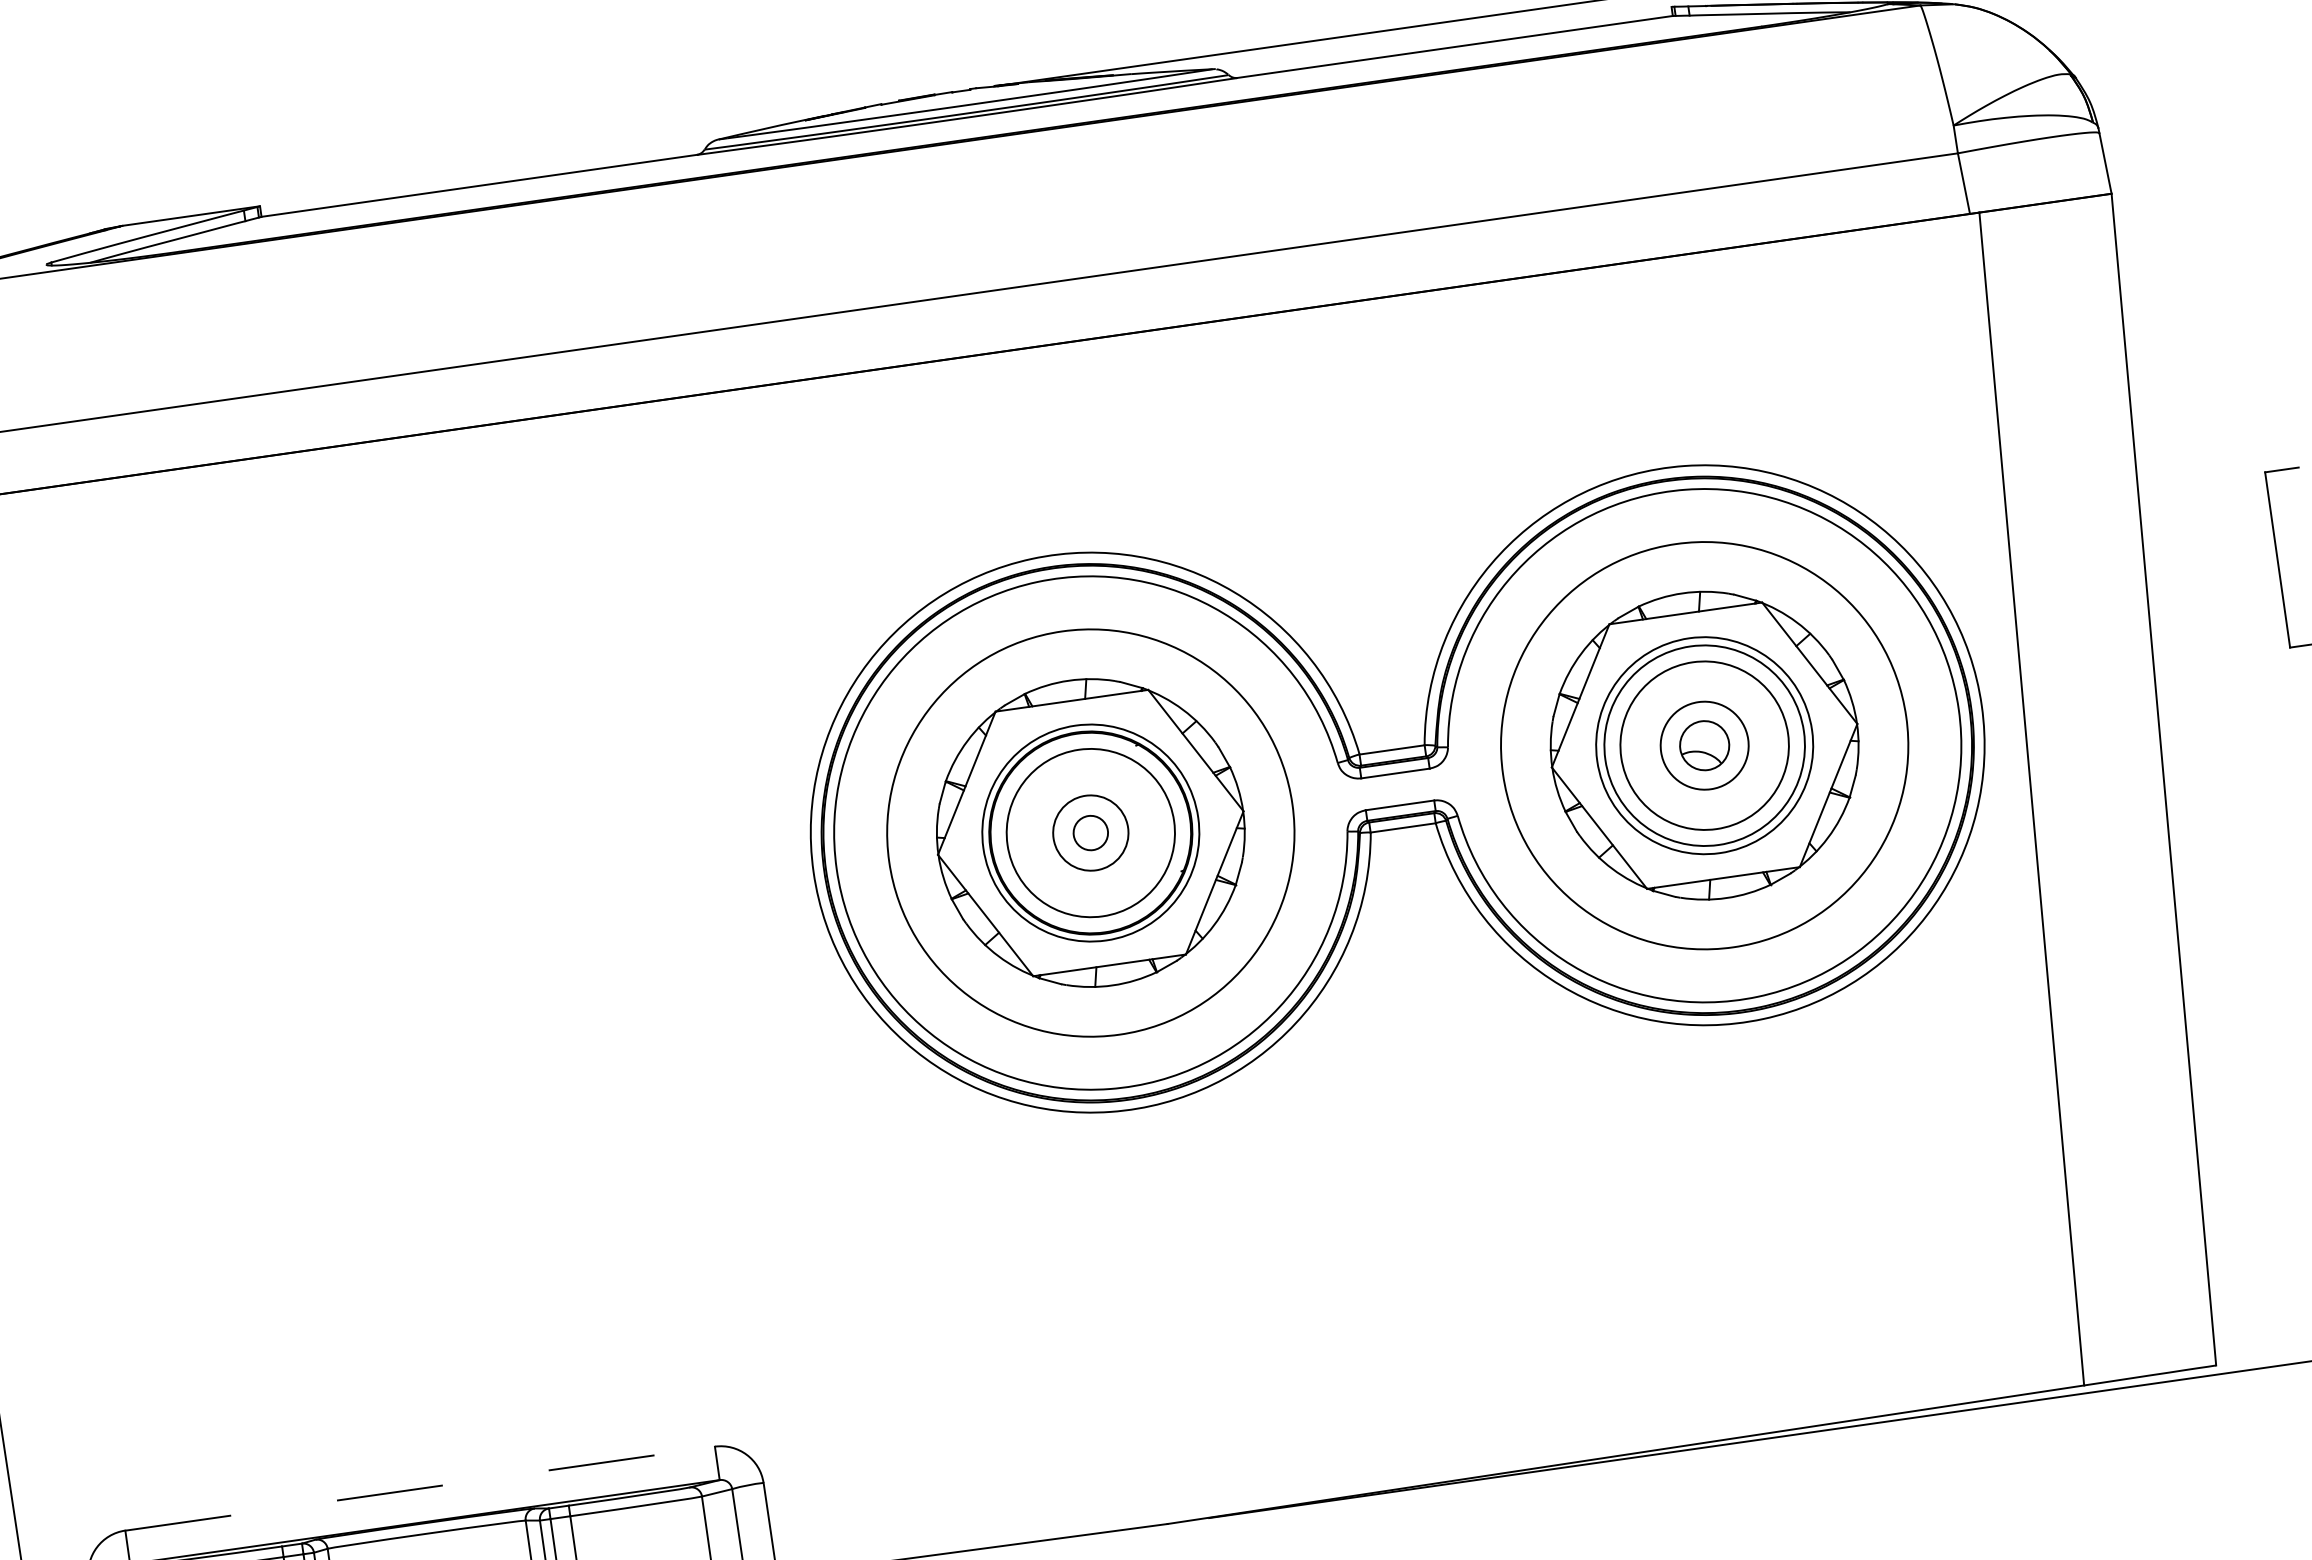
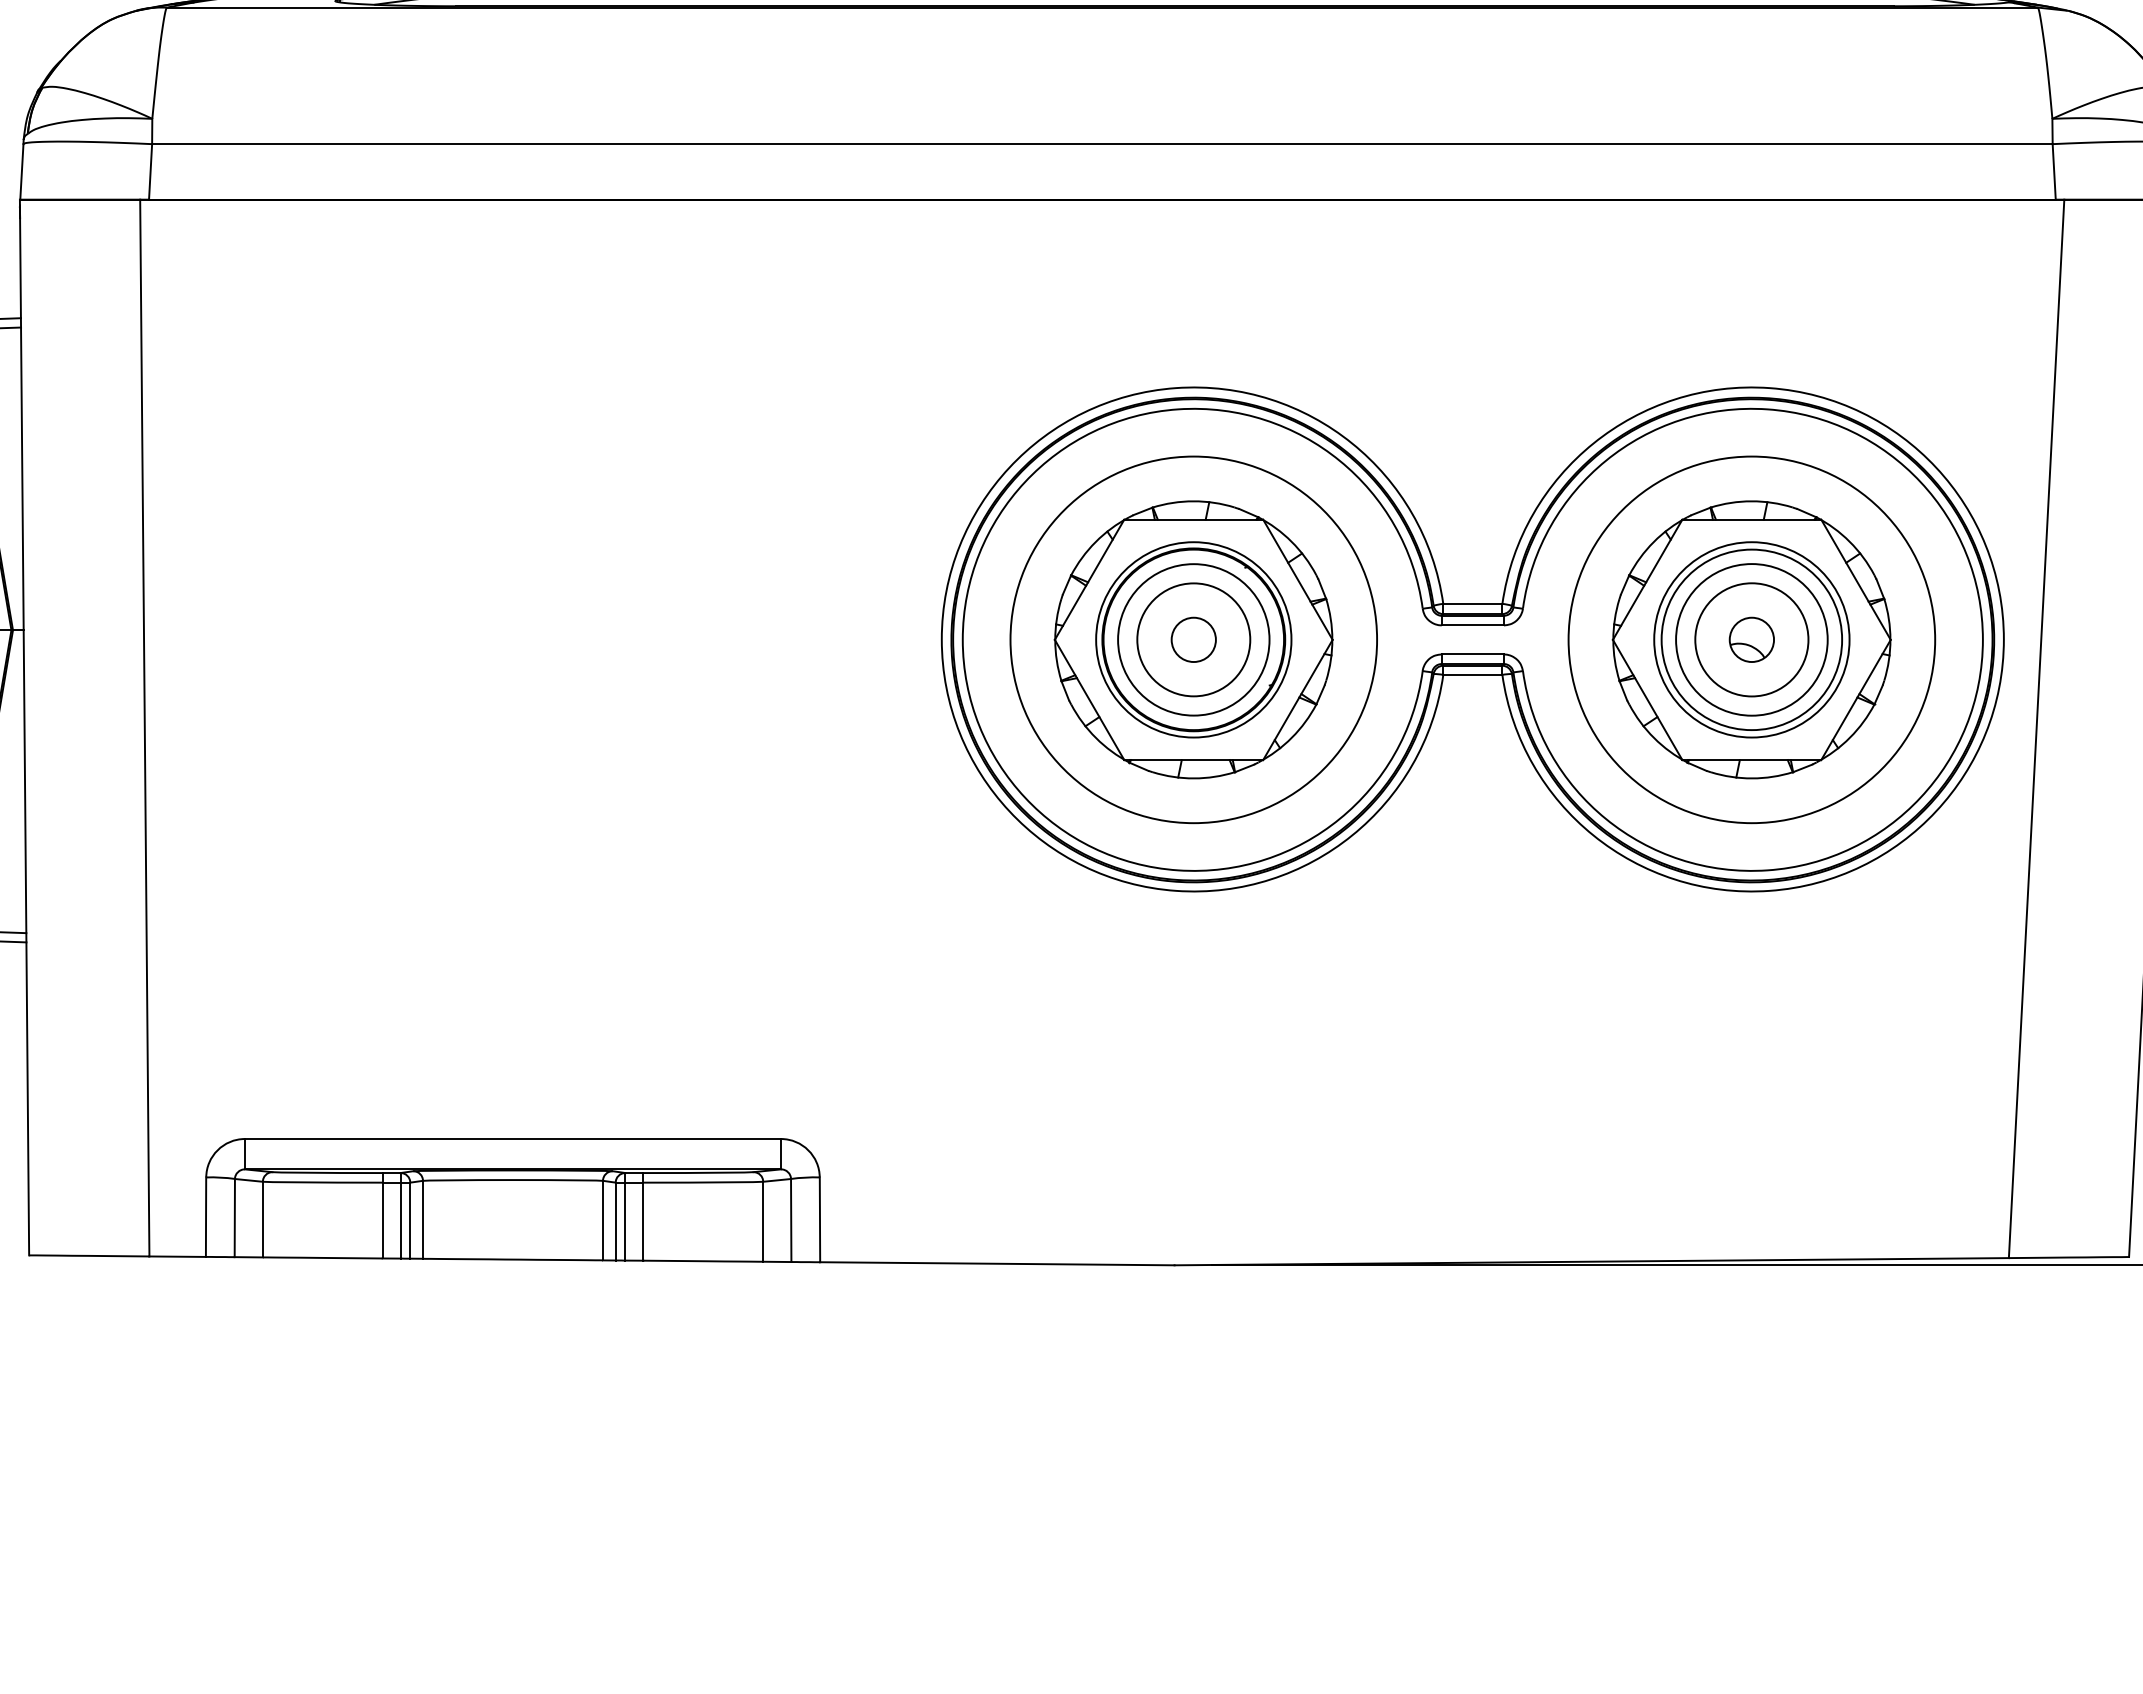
circle: (1704, 745) -> (1751, 639), size x1.43
circle: (1090, 832) -> (1193, 639), size x1.43
circle: (1090, 832) -> (1193, 639), size x1.67
line: (420, 1489) -> (513, 1139), dashed -> solid

